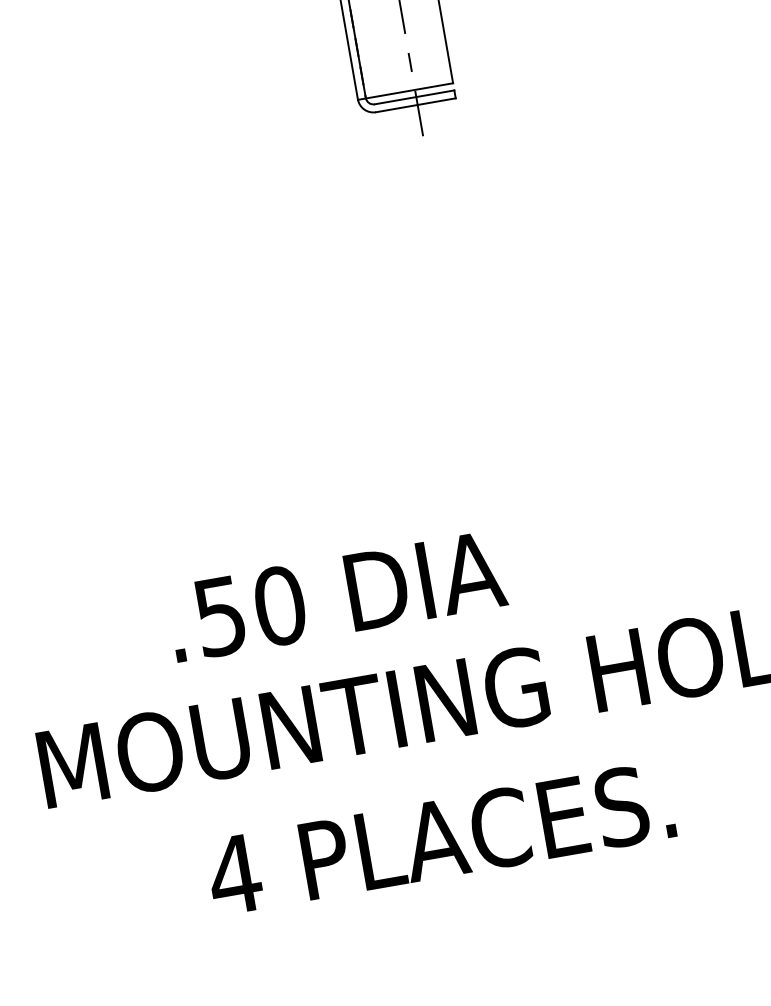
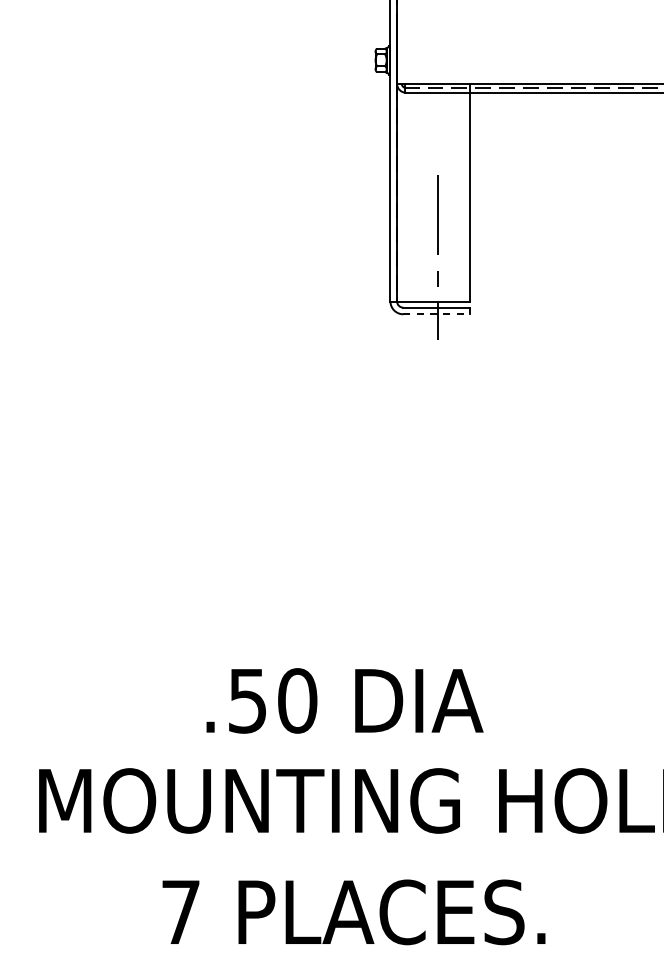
line: (417, 105) -> (437, 314), solid -> dashed
text: (336, 595) -> (344, 700), moved
text: (234, 873) -> (180, 911), 4 -> 7

